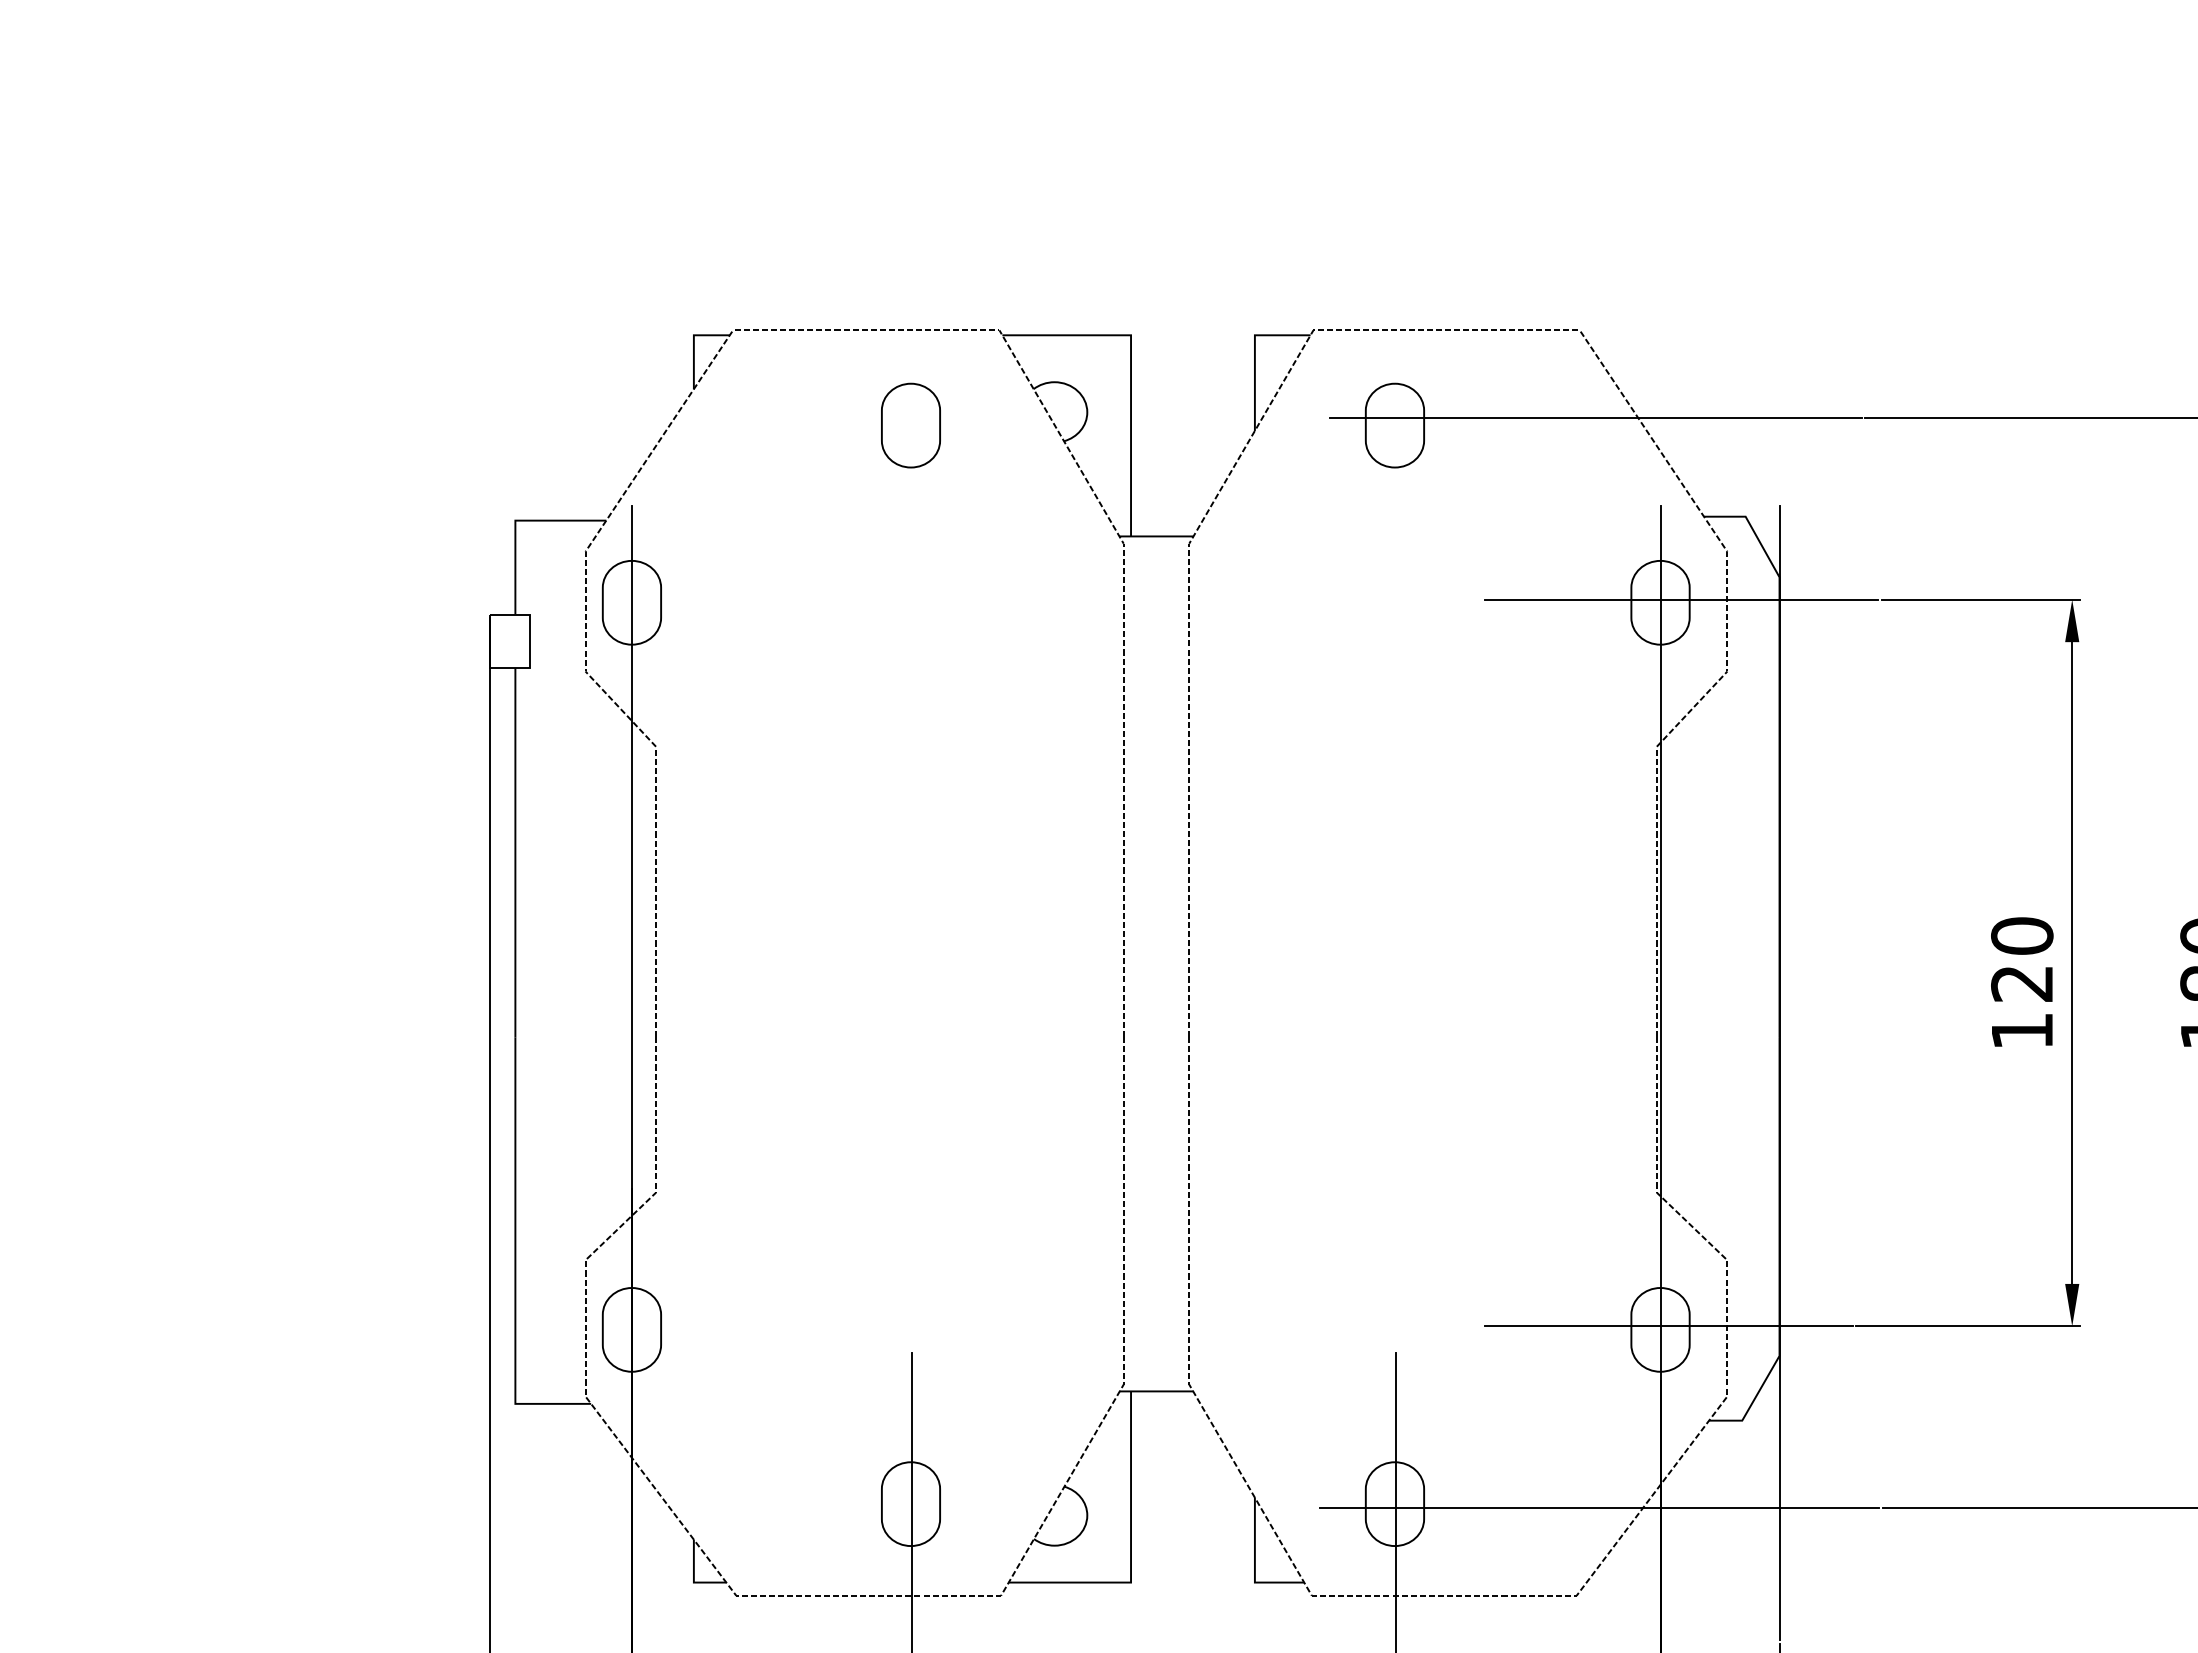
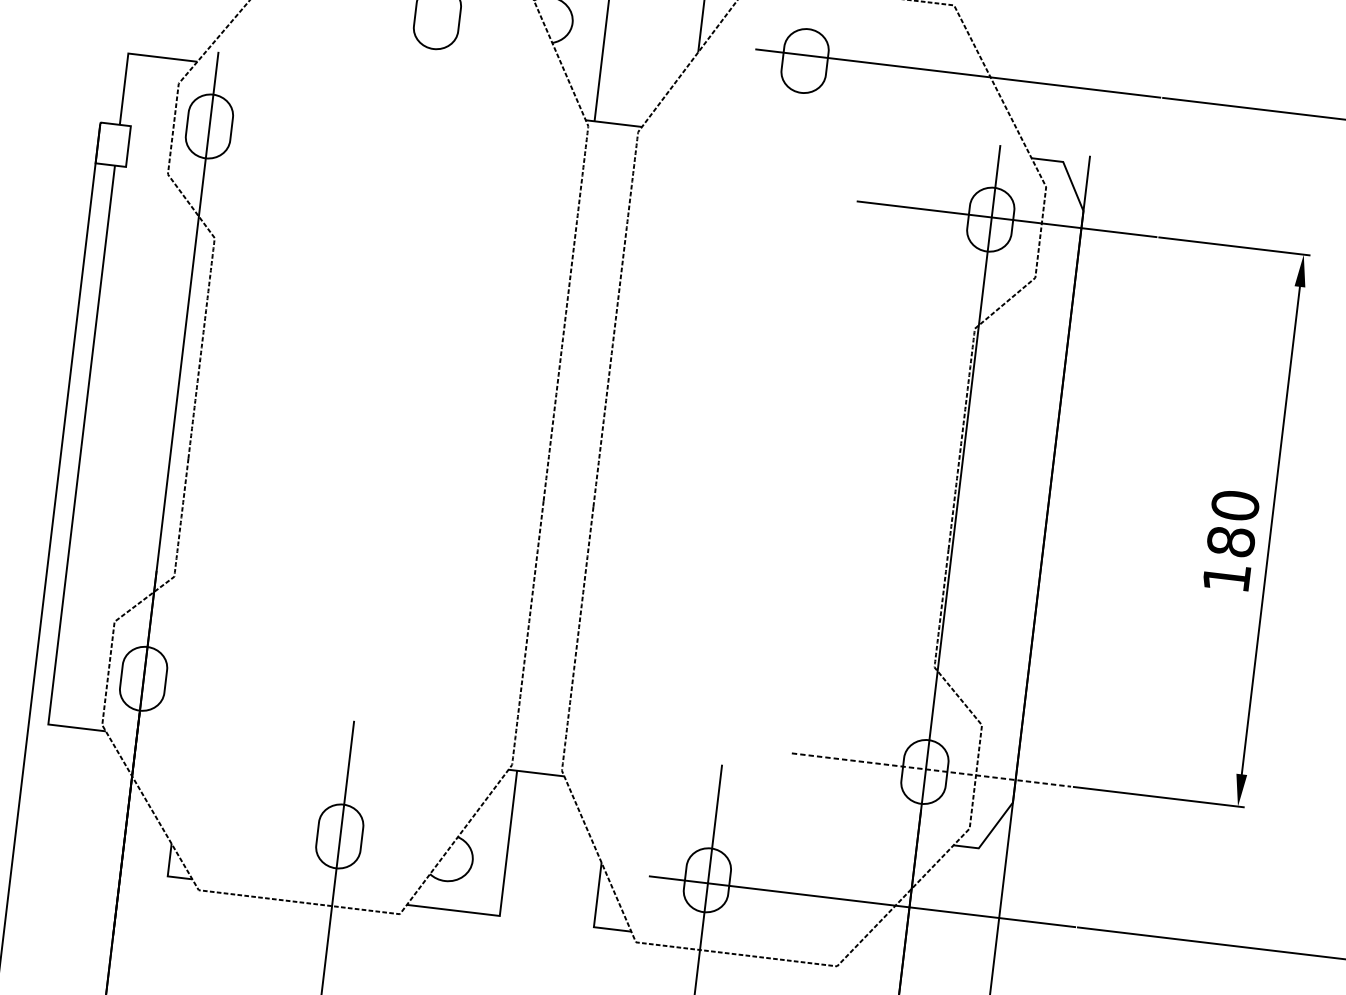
text: (2022, 983) -> (1231, 541), 120 -> 180
line: (1668, 1326) -> (931, 770), solid -> dashed

